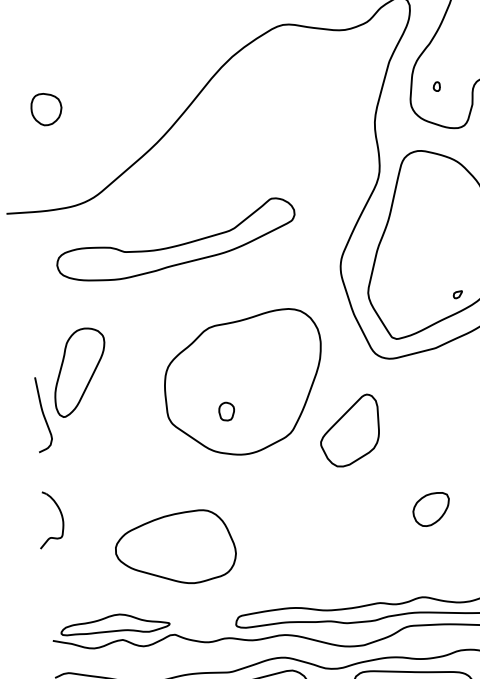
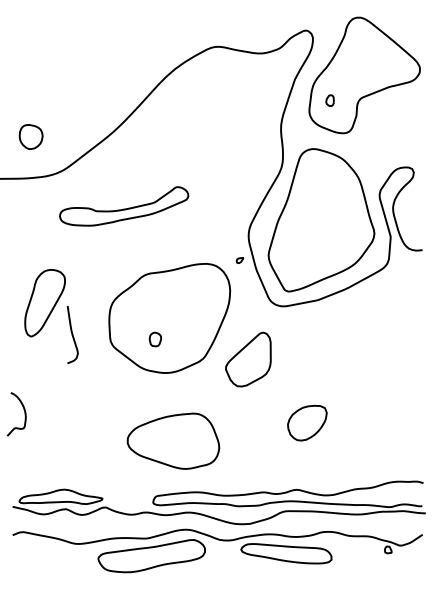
part: (436, 86) -> (329, 100), size x1.6
part: (45, 108) -> (30, 136), moved
part: (175, 240) -> (123, 206), size x0.7
part: (457, 294) -> (239, 260), moved
curve: (43, 414) -> (72, 334), moved
part: (430, 509) -> (306, 423), size x1.4
part: (175, 546) -> (173, 440), moved

